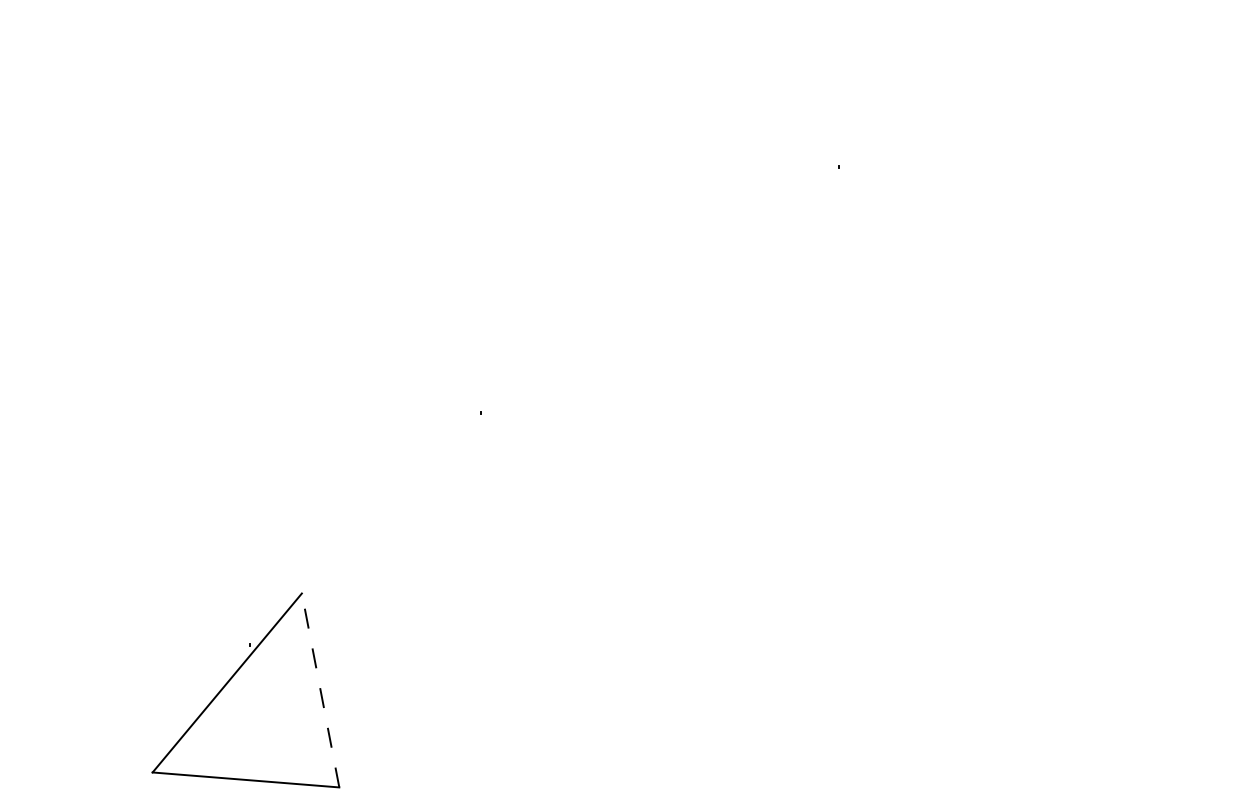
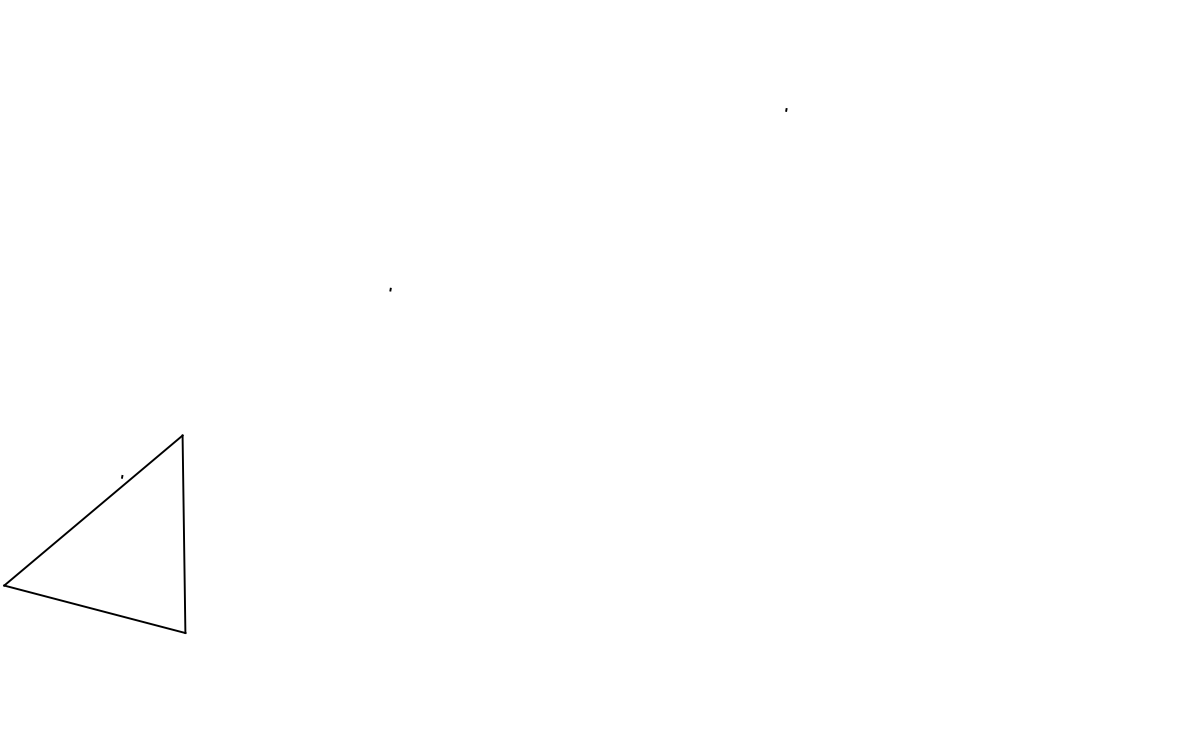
line: (320, 690) -> (183, 534), dashed -> solid

